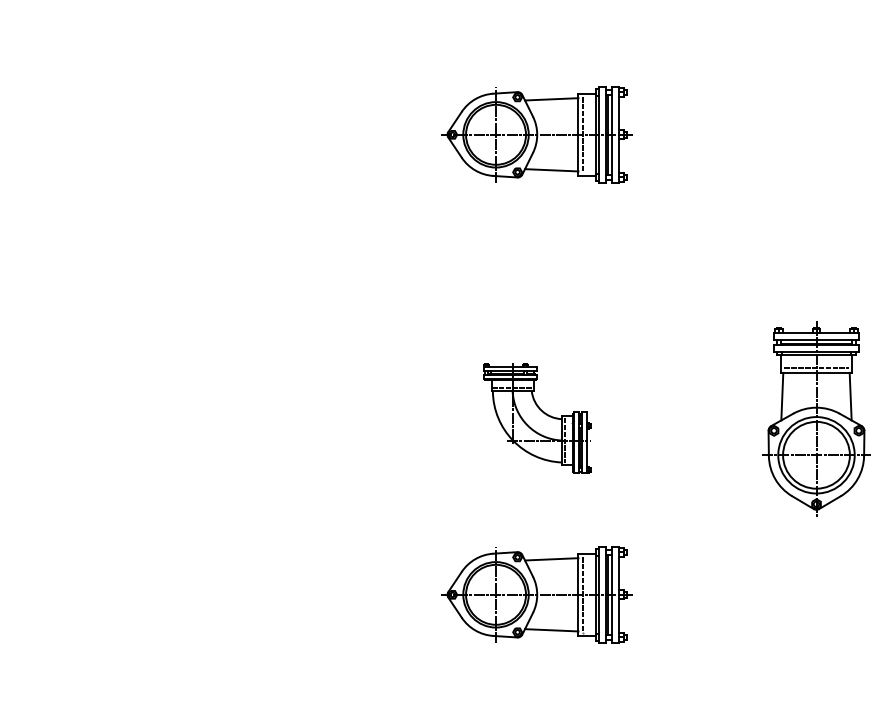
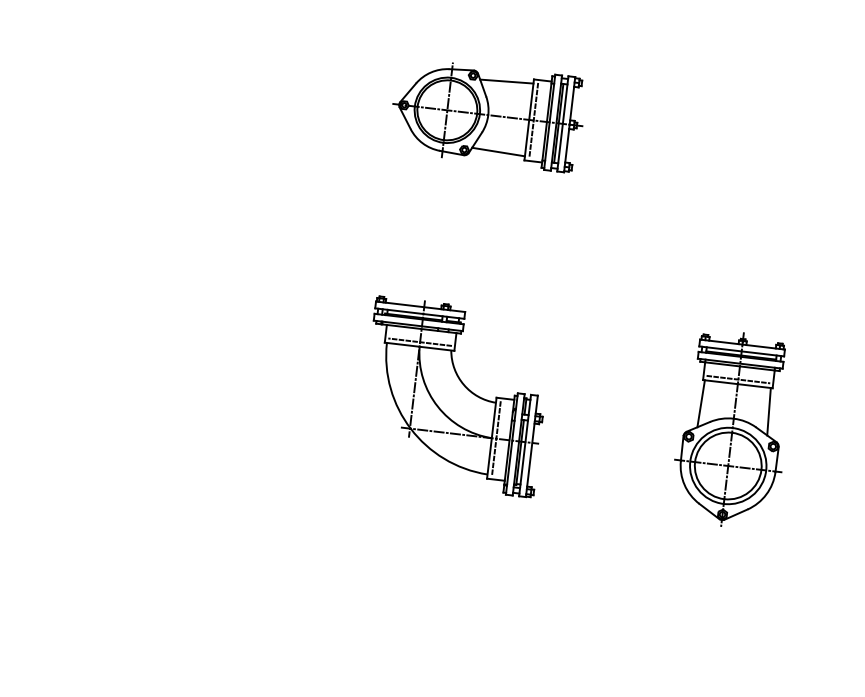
part: (537, 418) -> (455, 396), size x1.67
part: (536, 594) -> (433, 571), removed

